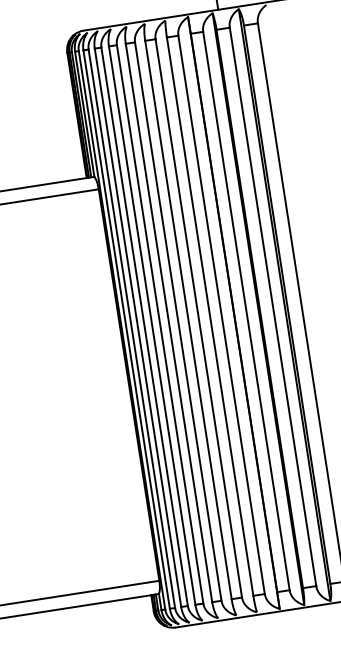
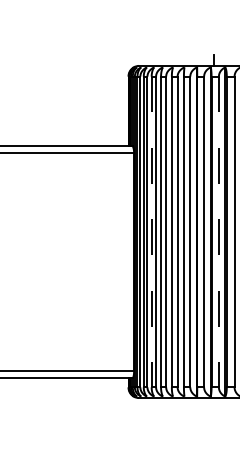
line: (272, 307) -> (218, 232), solid -> dashed
line: (152, 326) -> (151, 232), solid -> dashed

